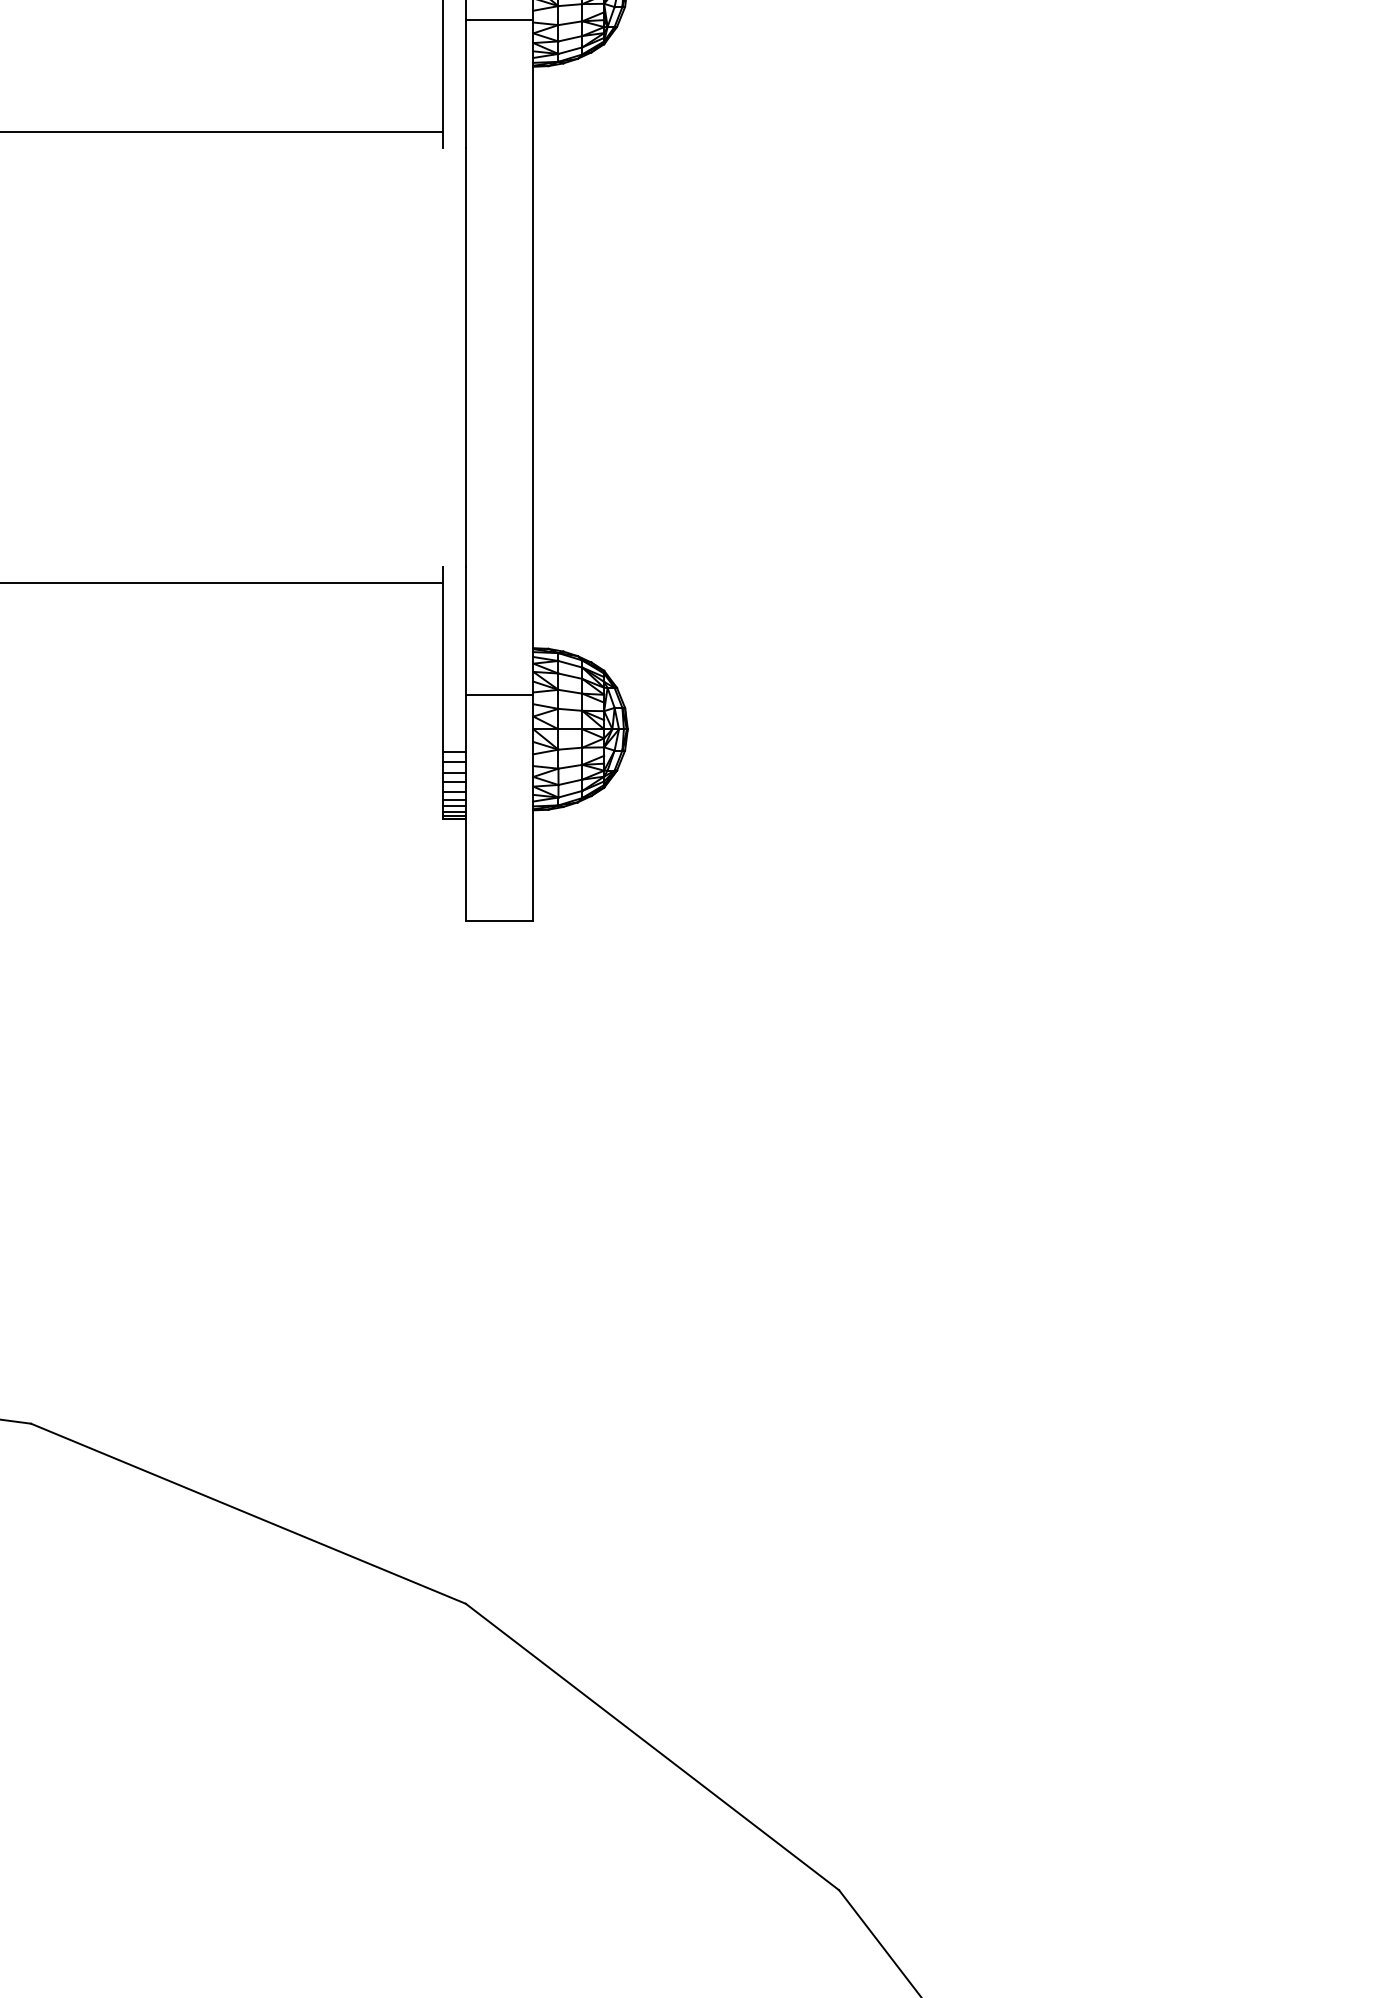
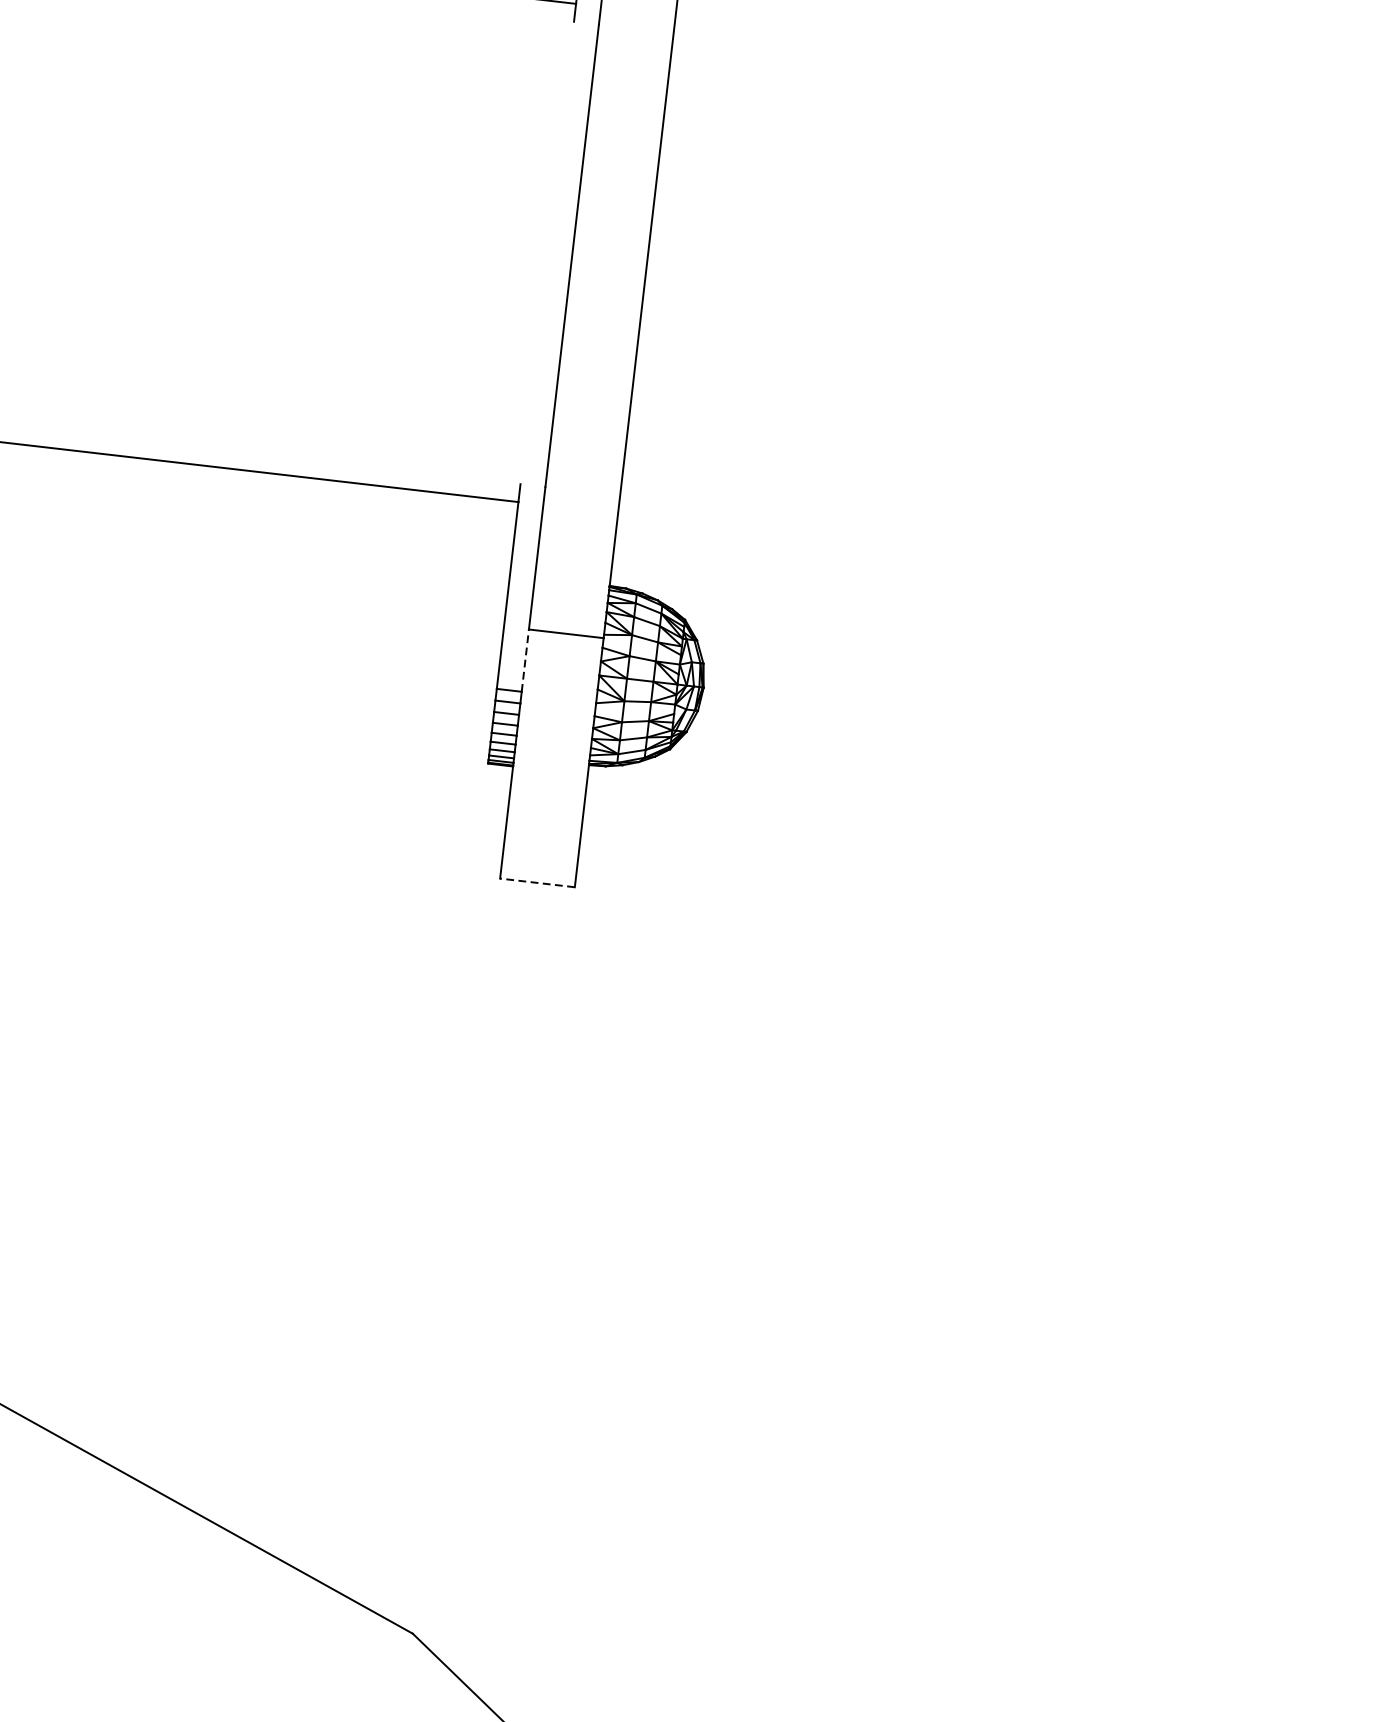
line: (465, 723) -> (525, 660), solid -> dashed
line: (499, 920) -> (537, 882), solid -> dashed

